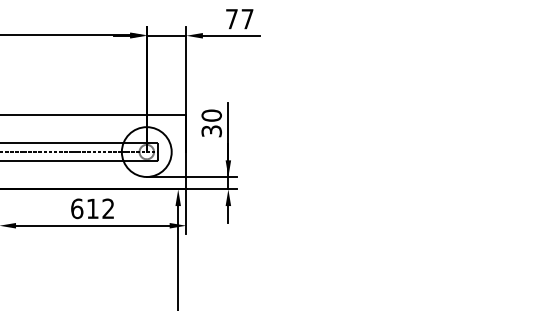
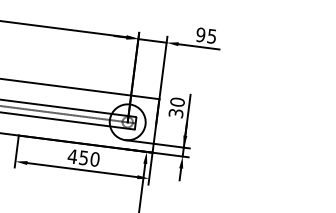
text: (239, 18) -> (206, 35), 77 -> 95
text: (92, 208) -> (83, 157), 612 -> 450

